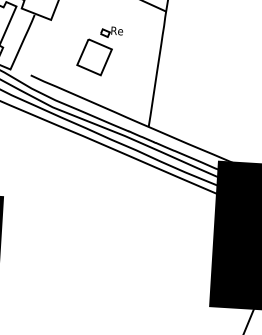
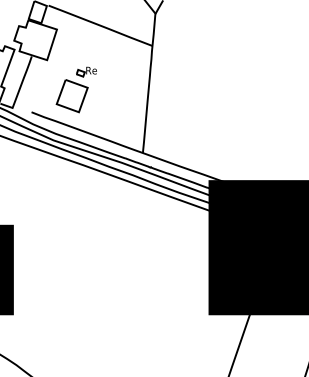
part: (98, 50) -> (75, 89), moved

